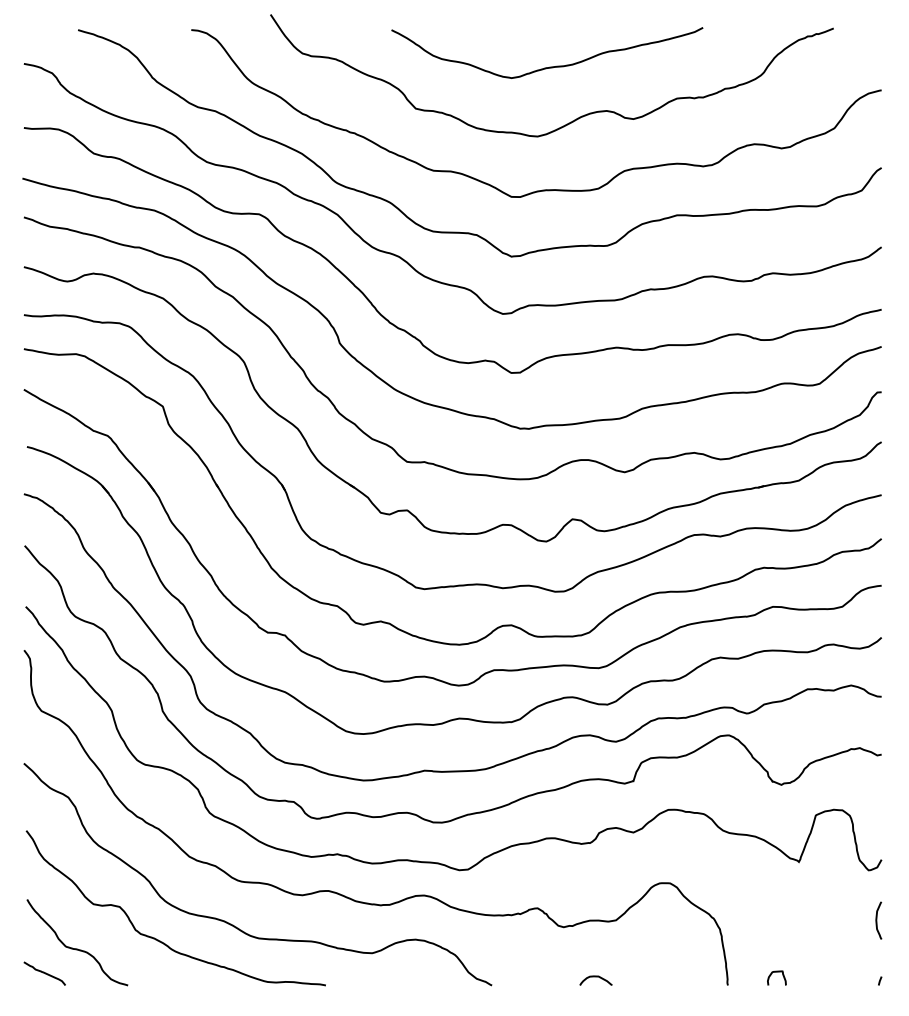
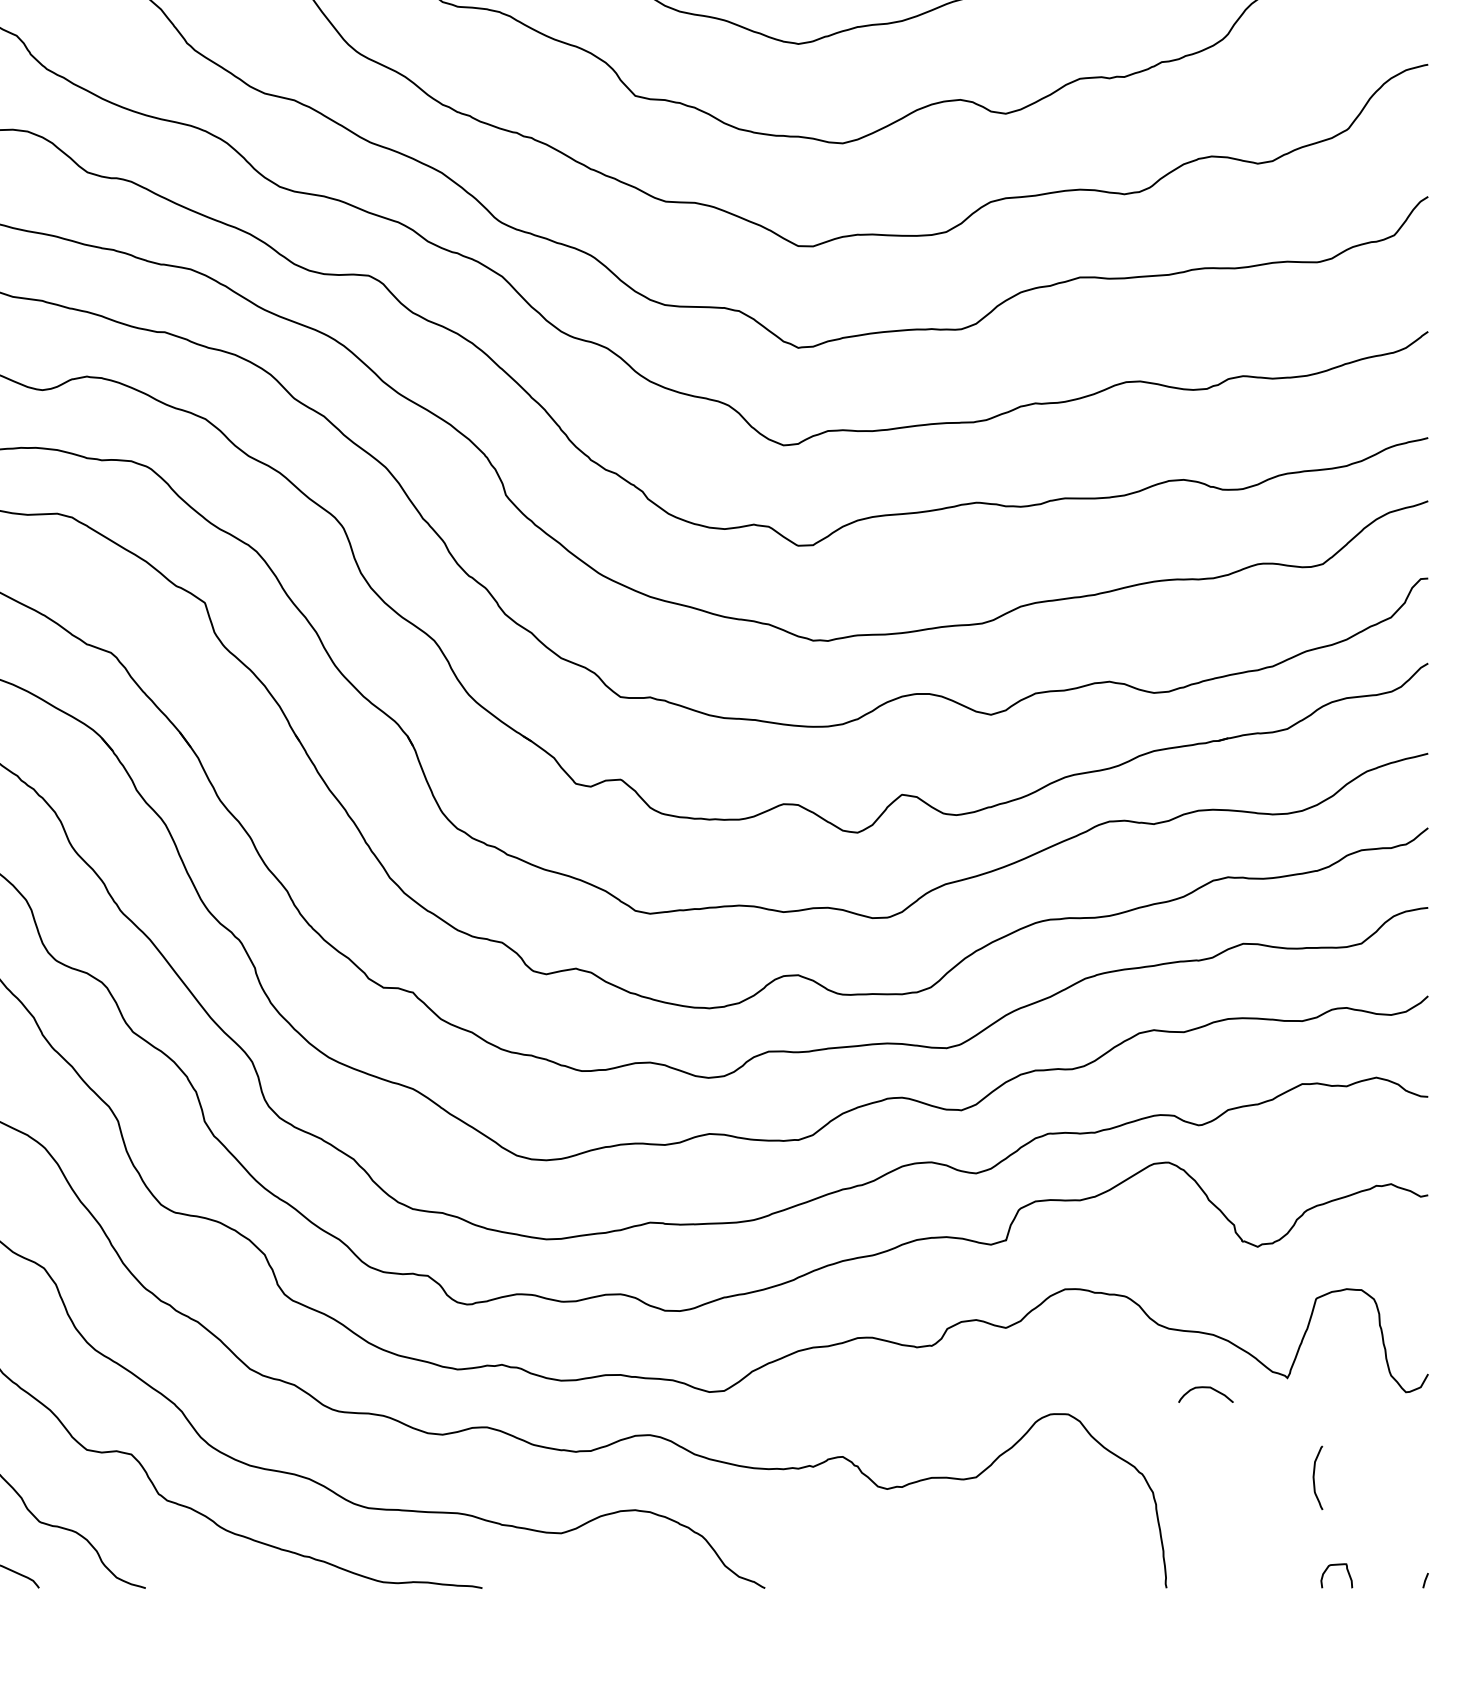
curve: (877, 920) -> (1315, 1477), moved
curve: (776, 972) -> (1336, 1566), moved
curve: (595, 977) -> (1205, 1389), moved

